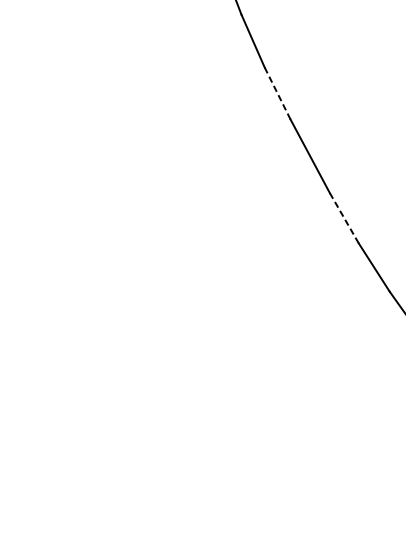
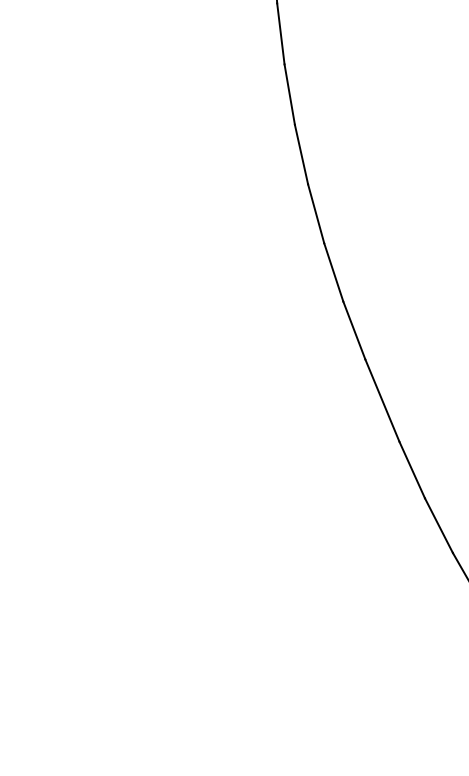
line: (277, 93) -> (354, 330), dashed -> solid
line: (344, 218) -> (412, 470), dashed -> solid

